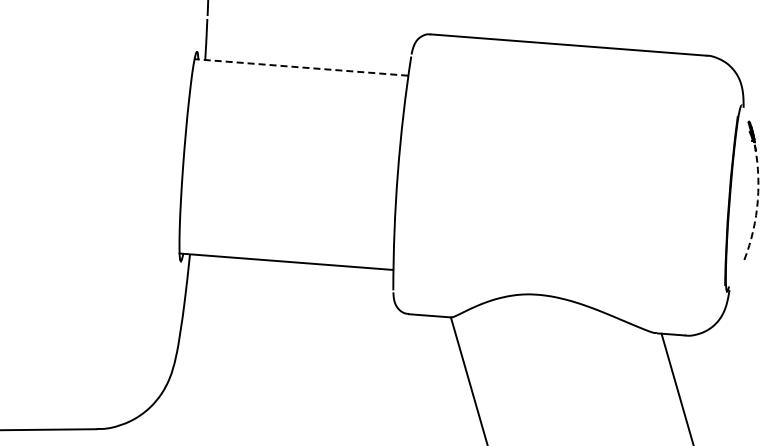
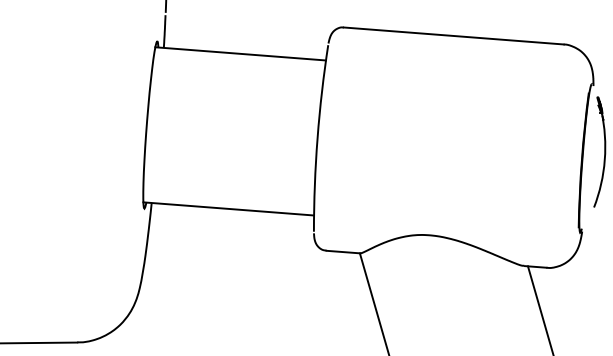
line: (300, 67) -> (239, 53), dashed -> solid
arc: (757, 200) -> (604, 160), dashed -> solid

